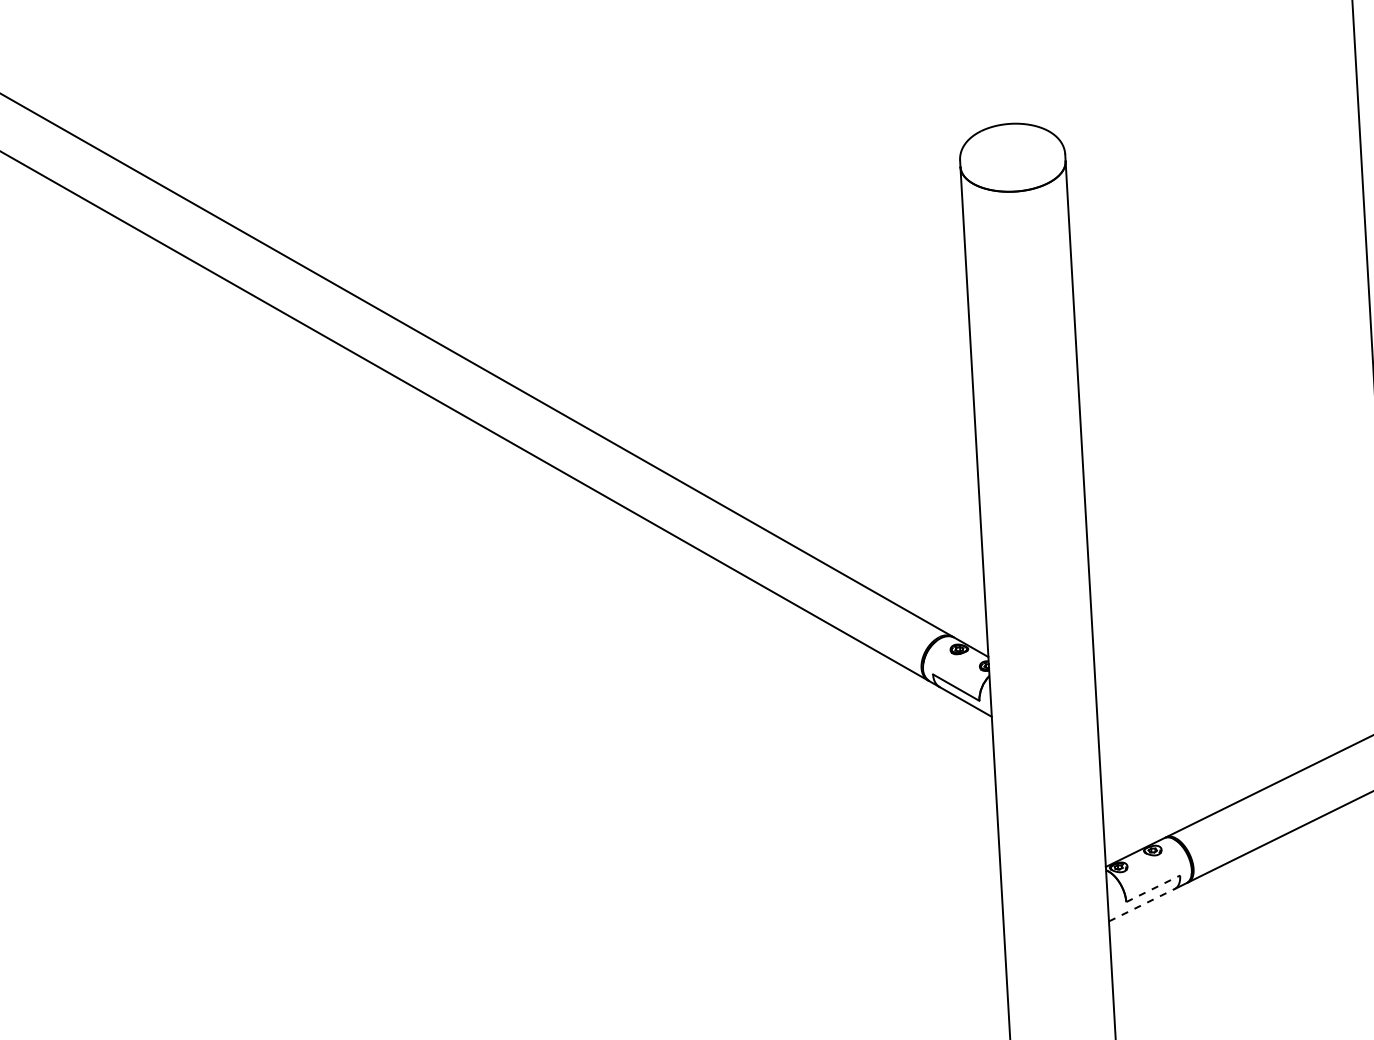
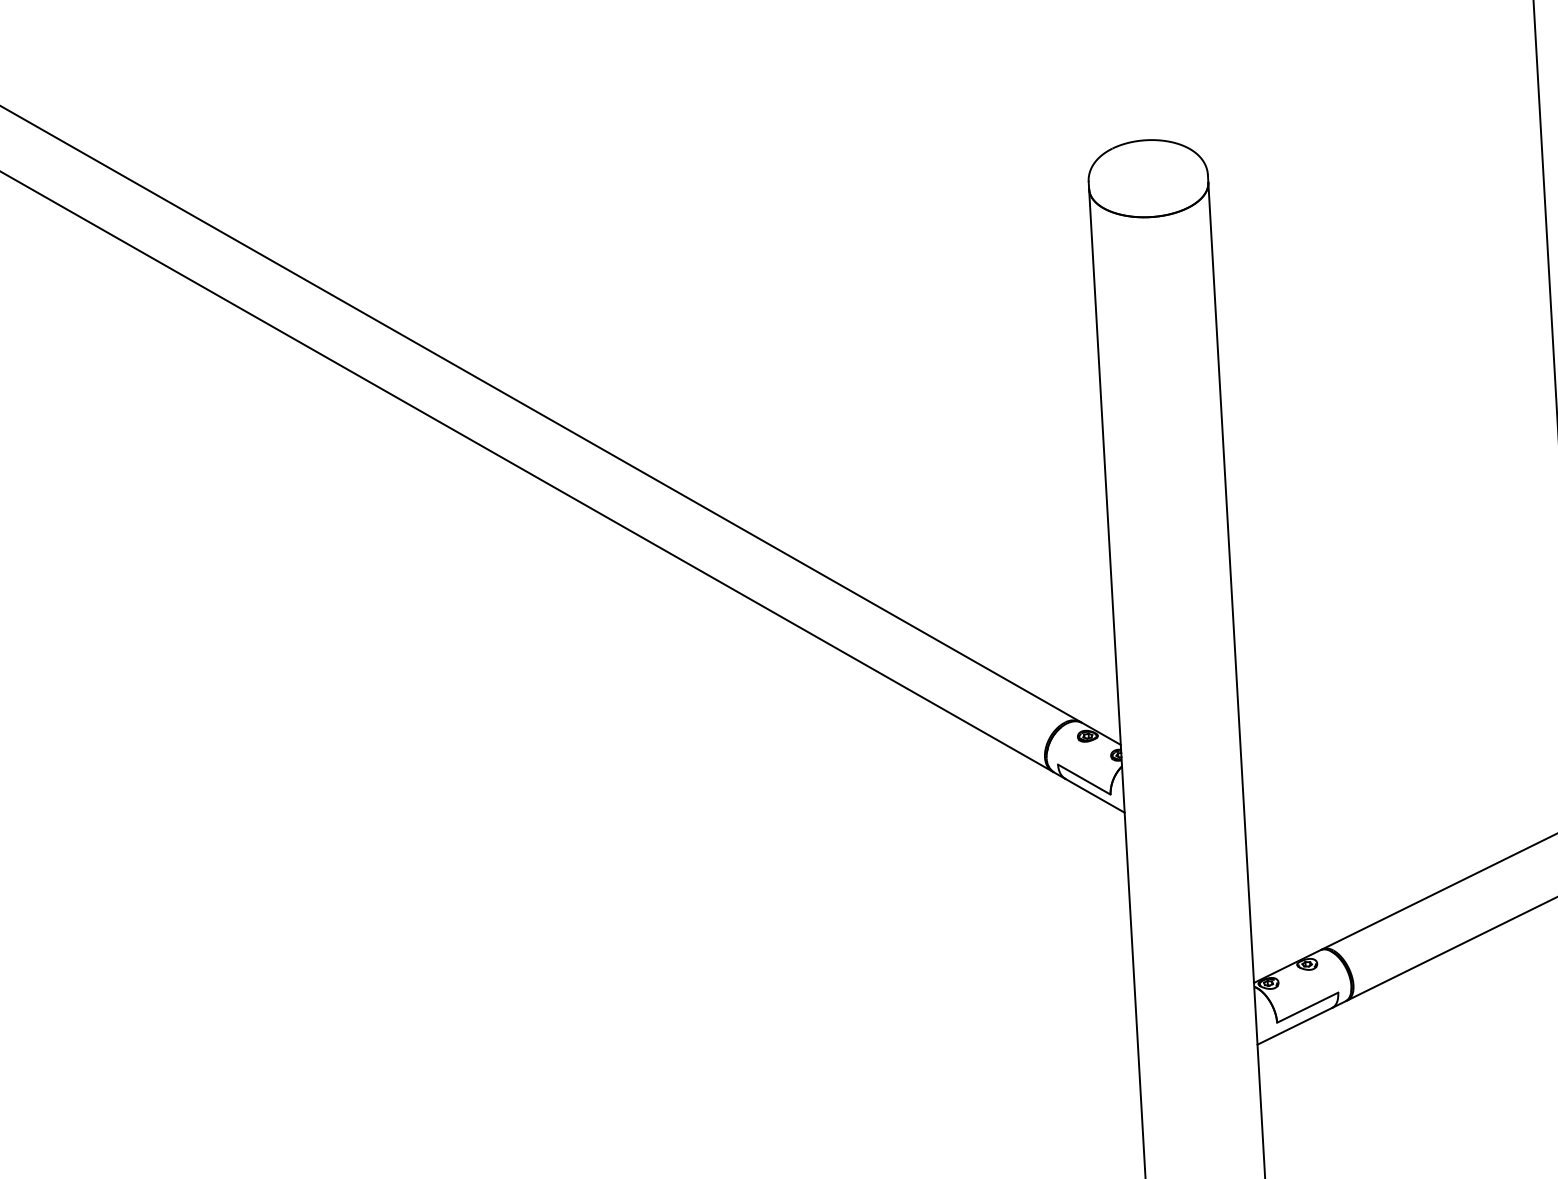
line: (1153, 888) -> (1308, 1007), dashed -> solid
line: (1141, 905) -> (1294, 1026), dashed -> solid

